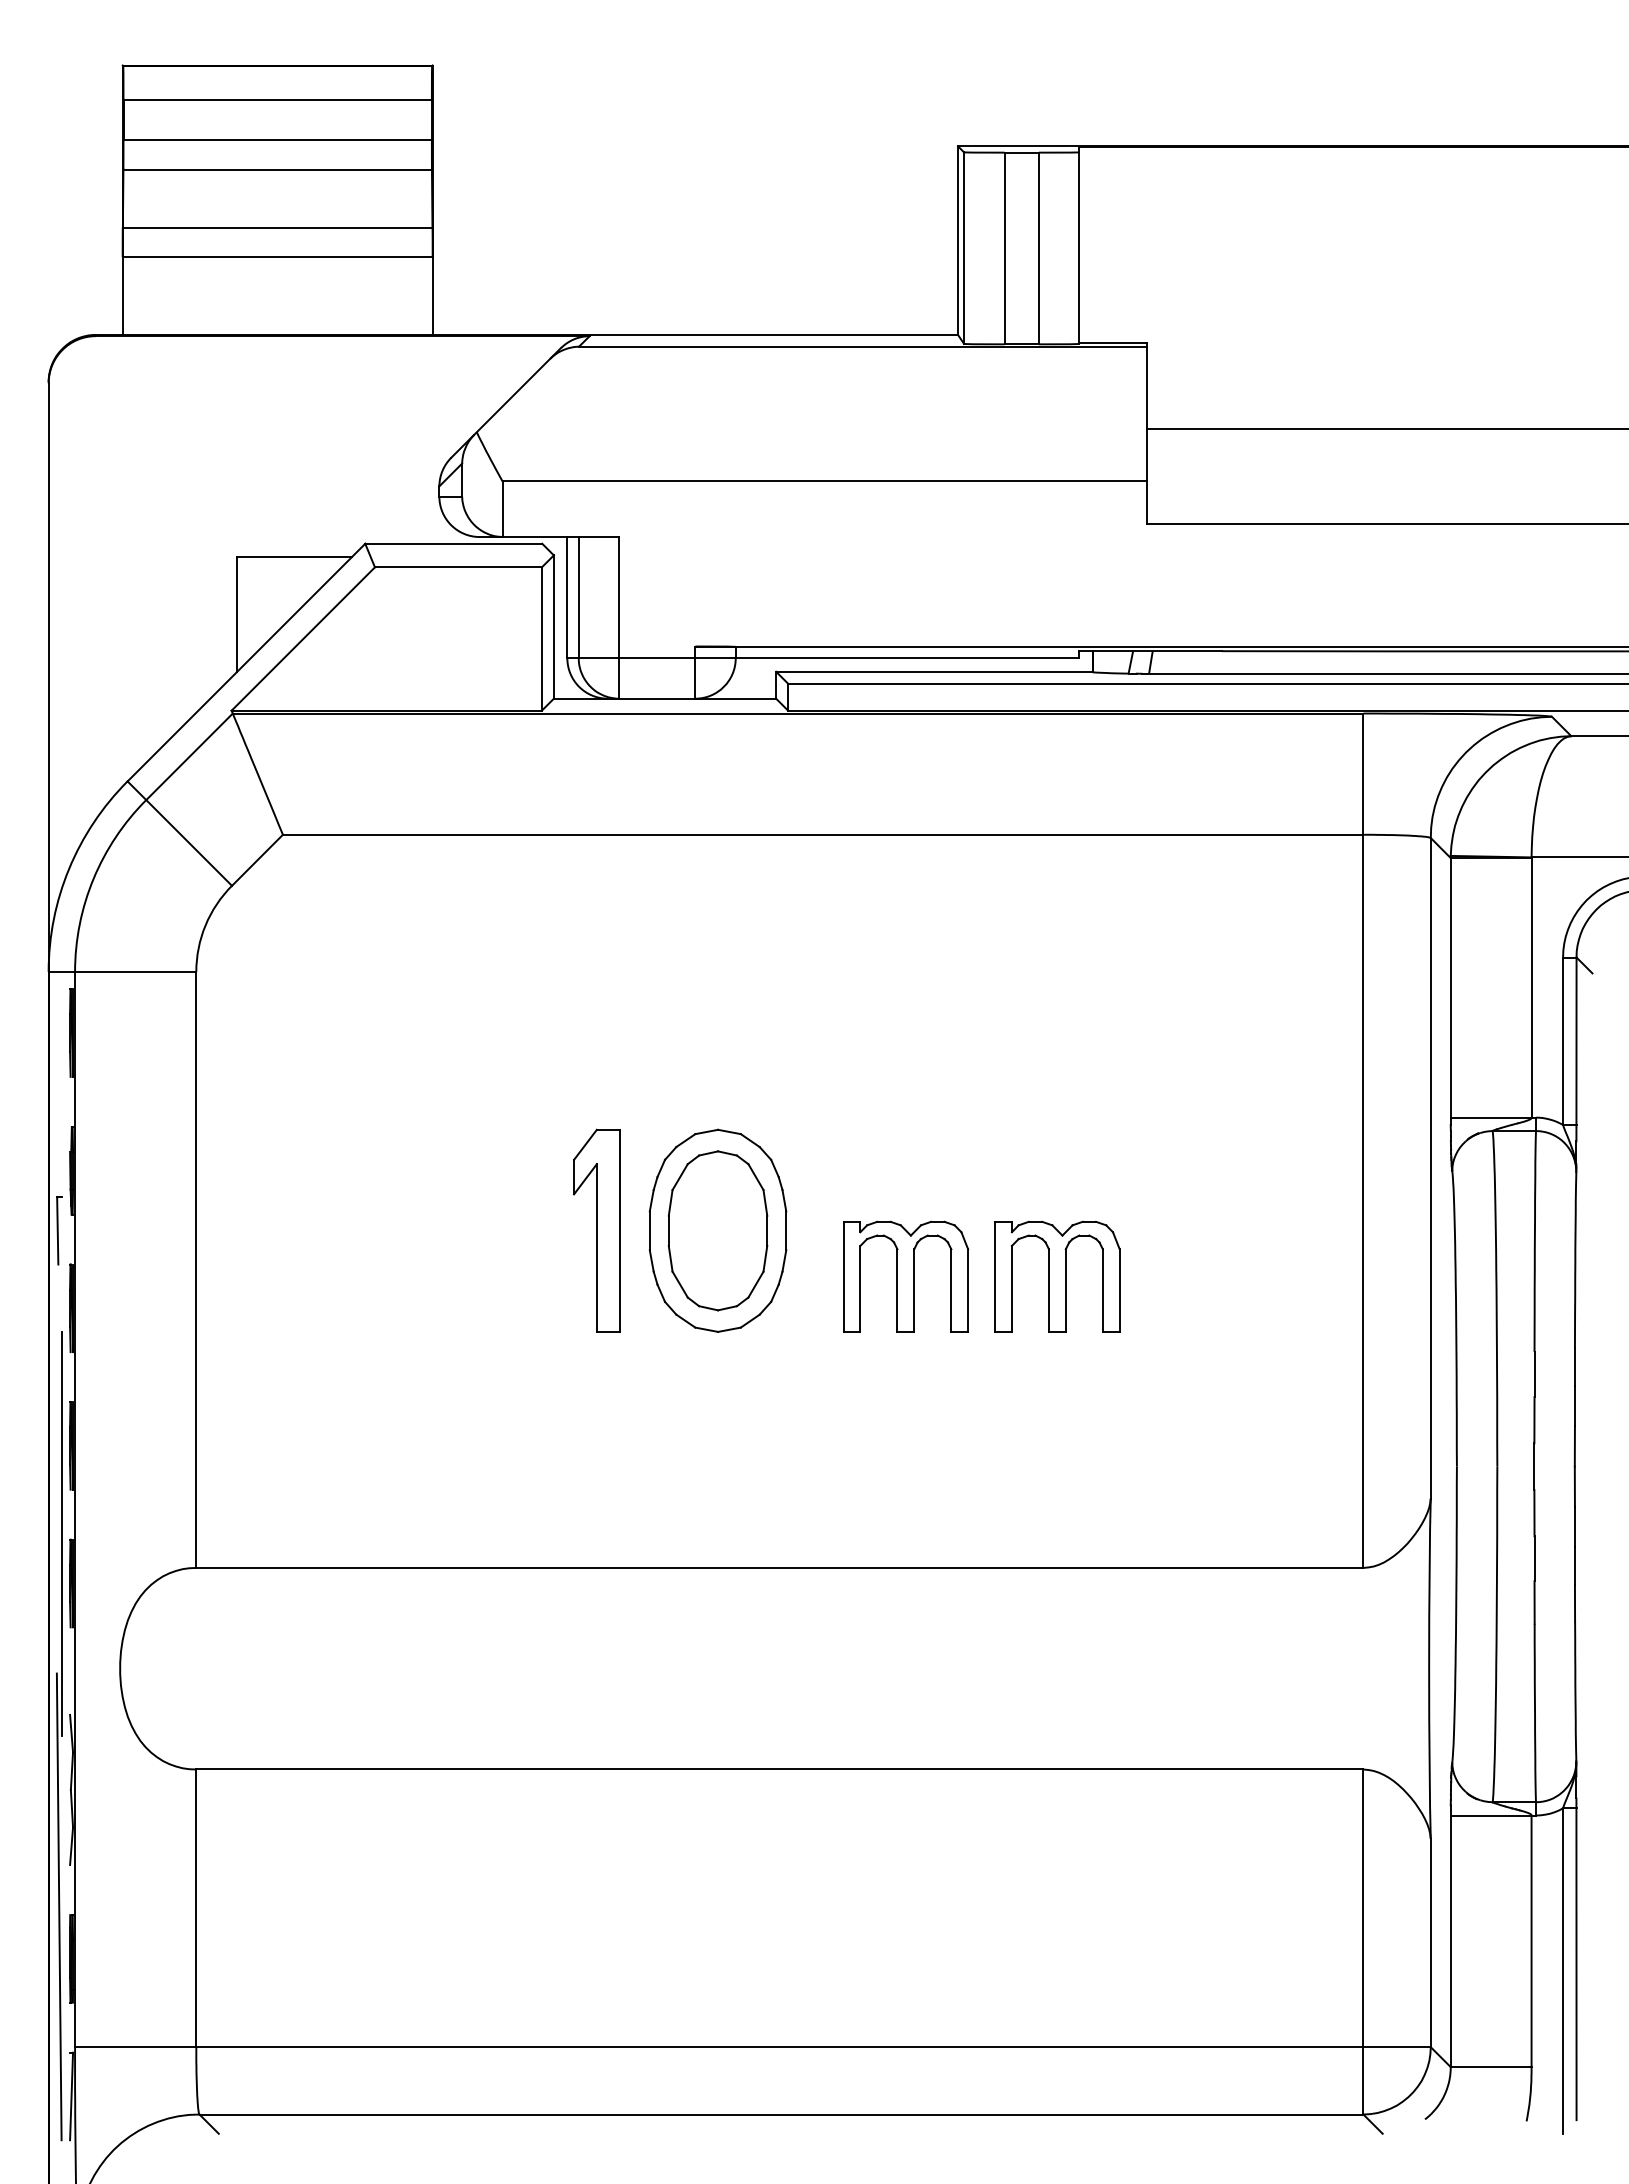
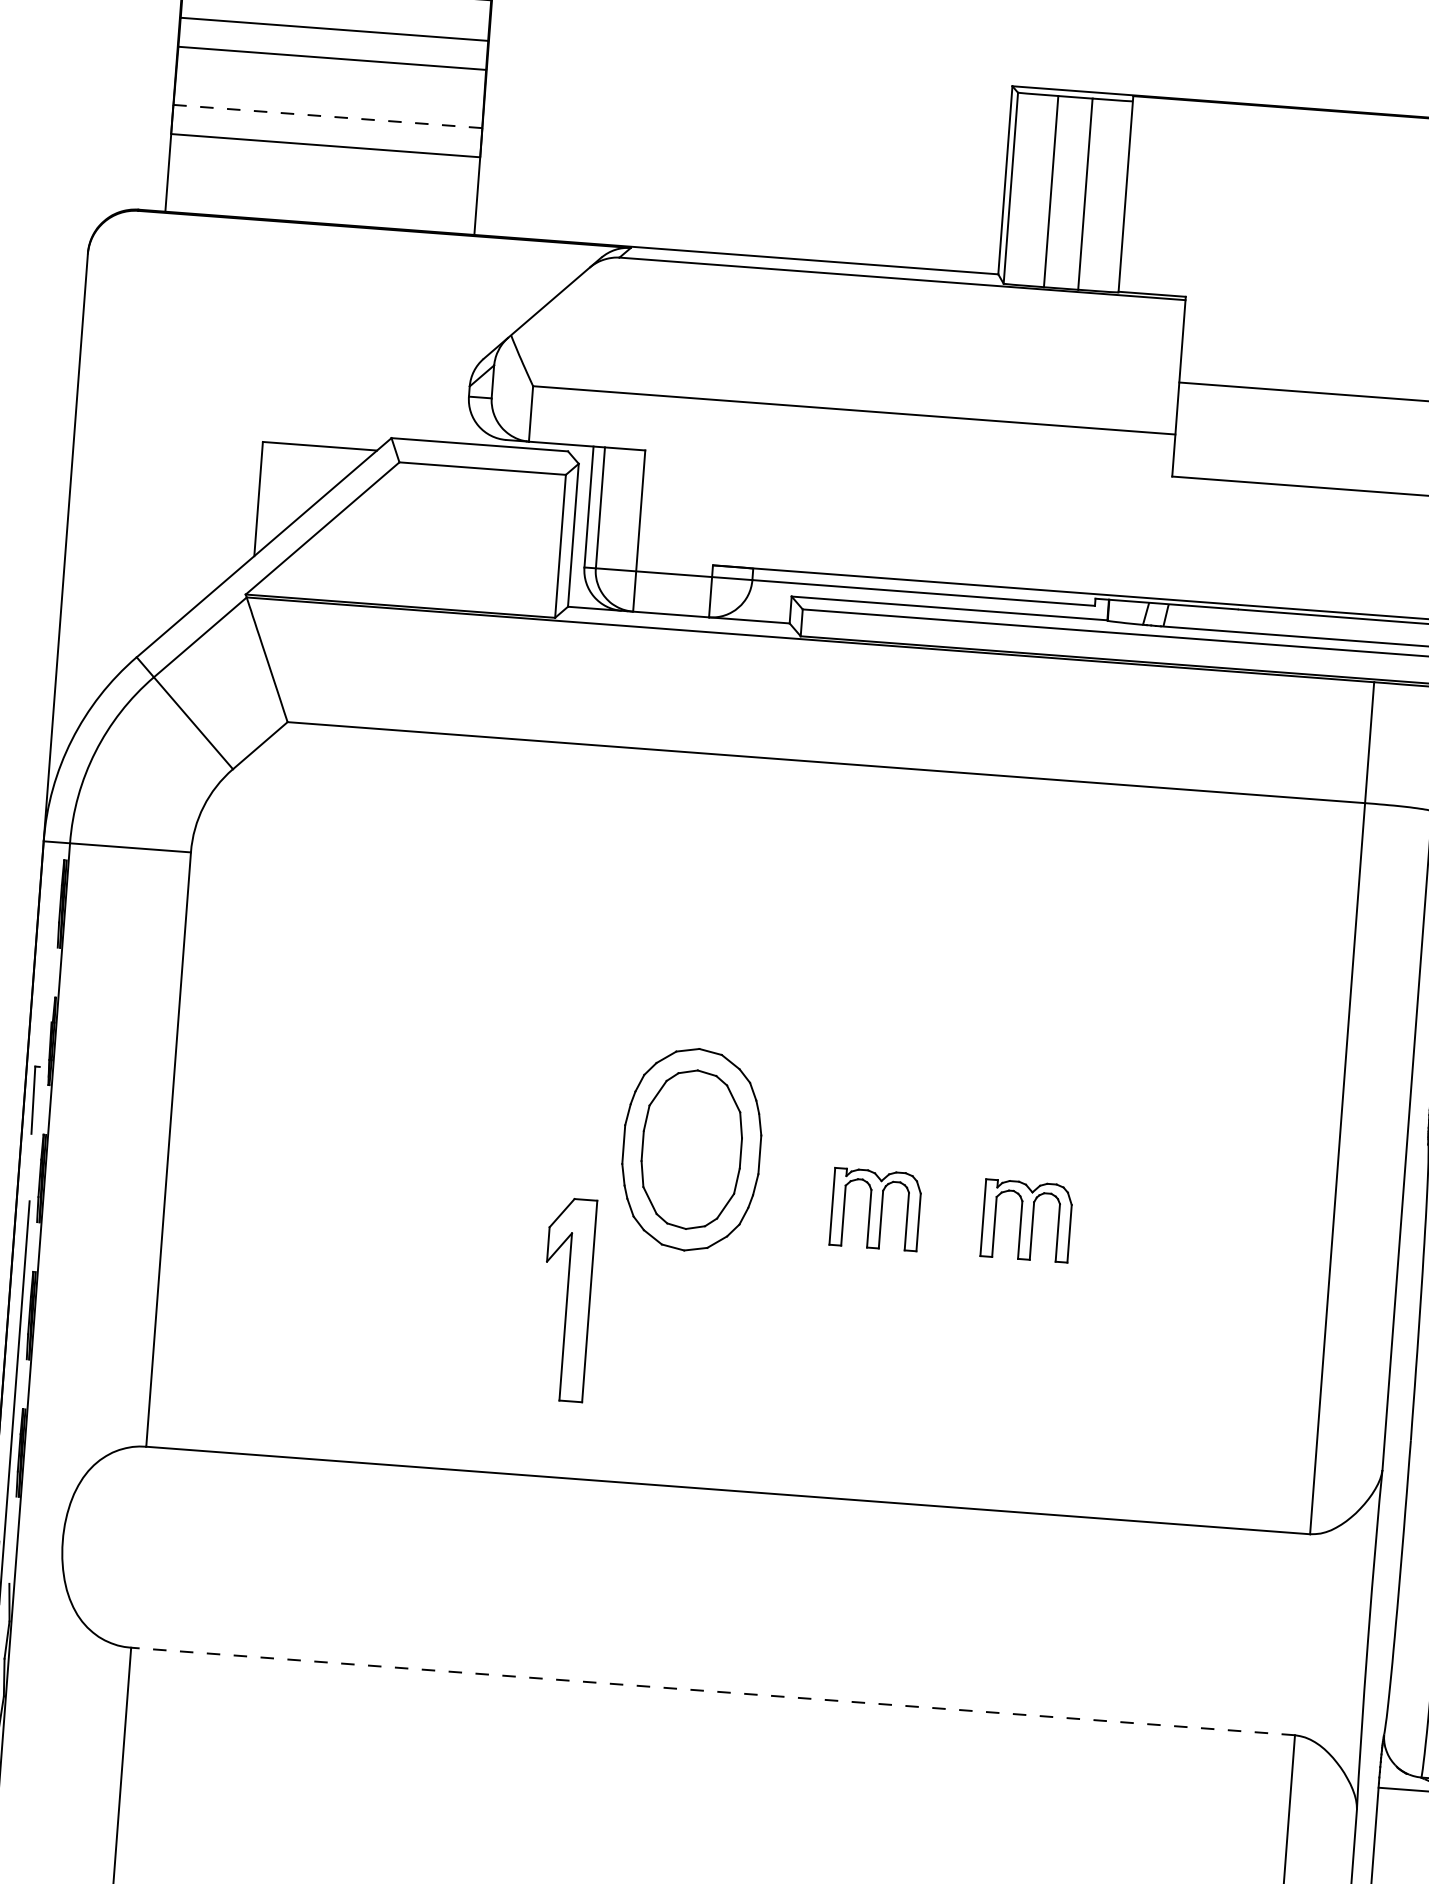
line: (277, 227) -> (327, 116), solid -> dashed
part: (596, 1230) -> (566, 1299), moved
part: (906, 1276) -> (876, 1209), size x0.7
part: (1057, 1276) -> (1026, 1220), size x0.7
line: (779, 1769) -> (712, 1691), solid -> dashed

